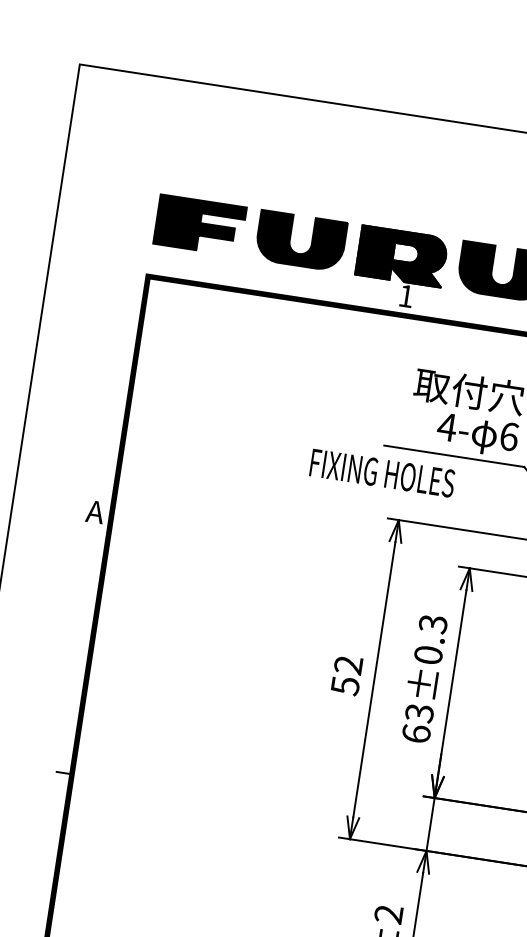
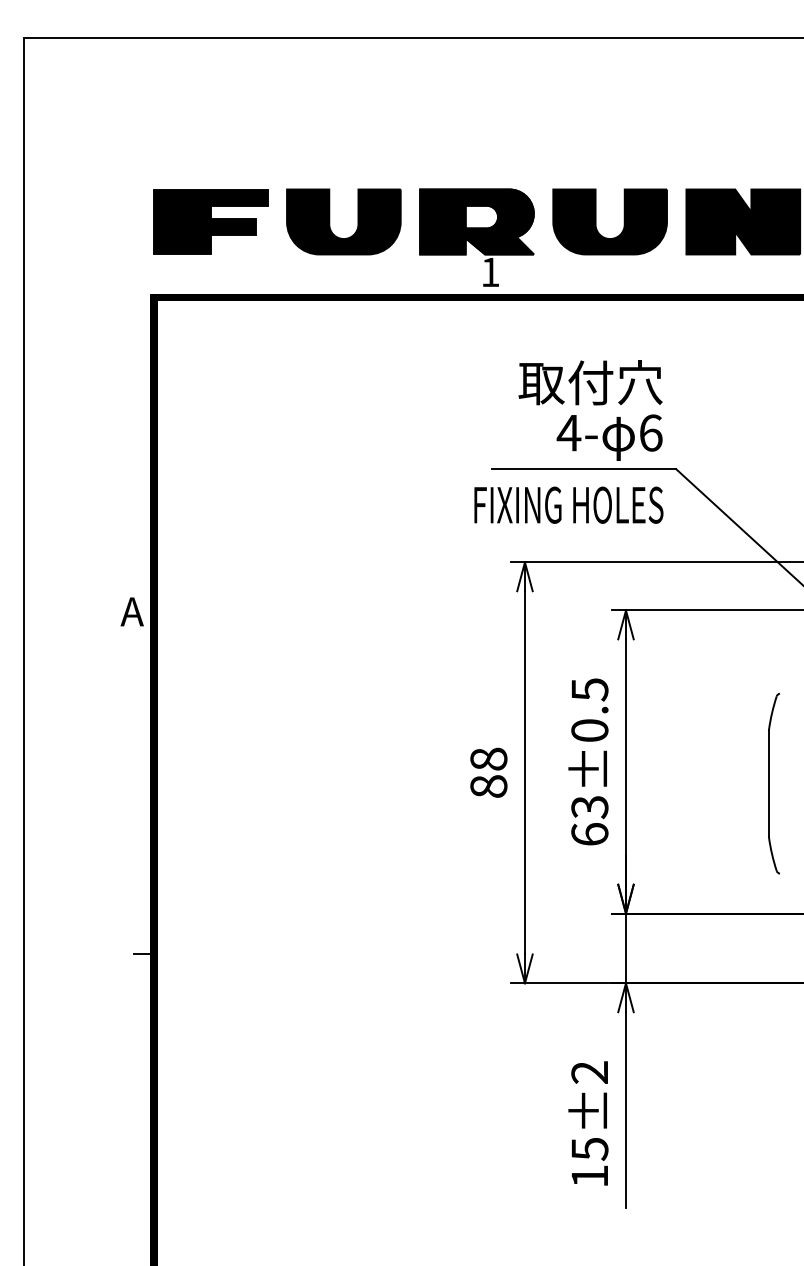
text: (382, 472) -> (568, 504), moved
text: (432, 623) -> (589, 689), 63±0.3 -> 63±0.5
text: (346, 675) -> (488, 772), 52 -> 88

